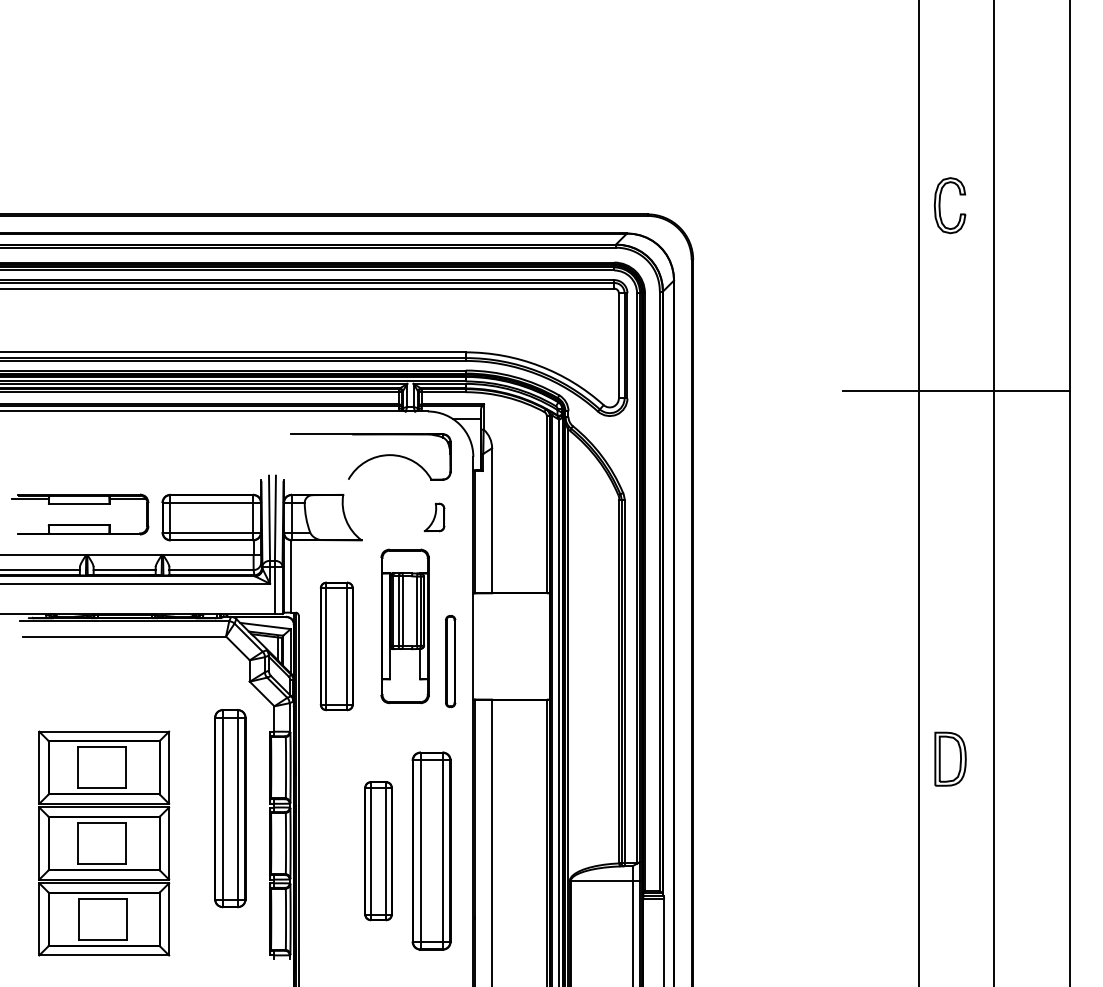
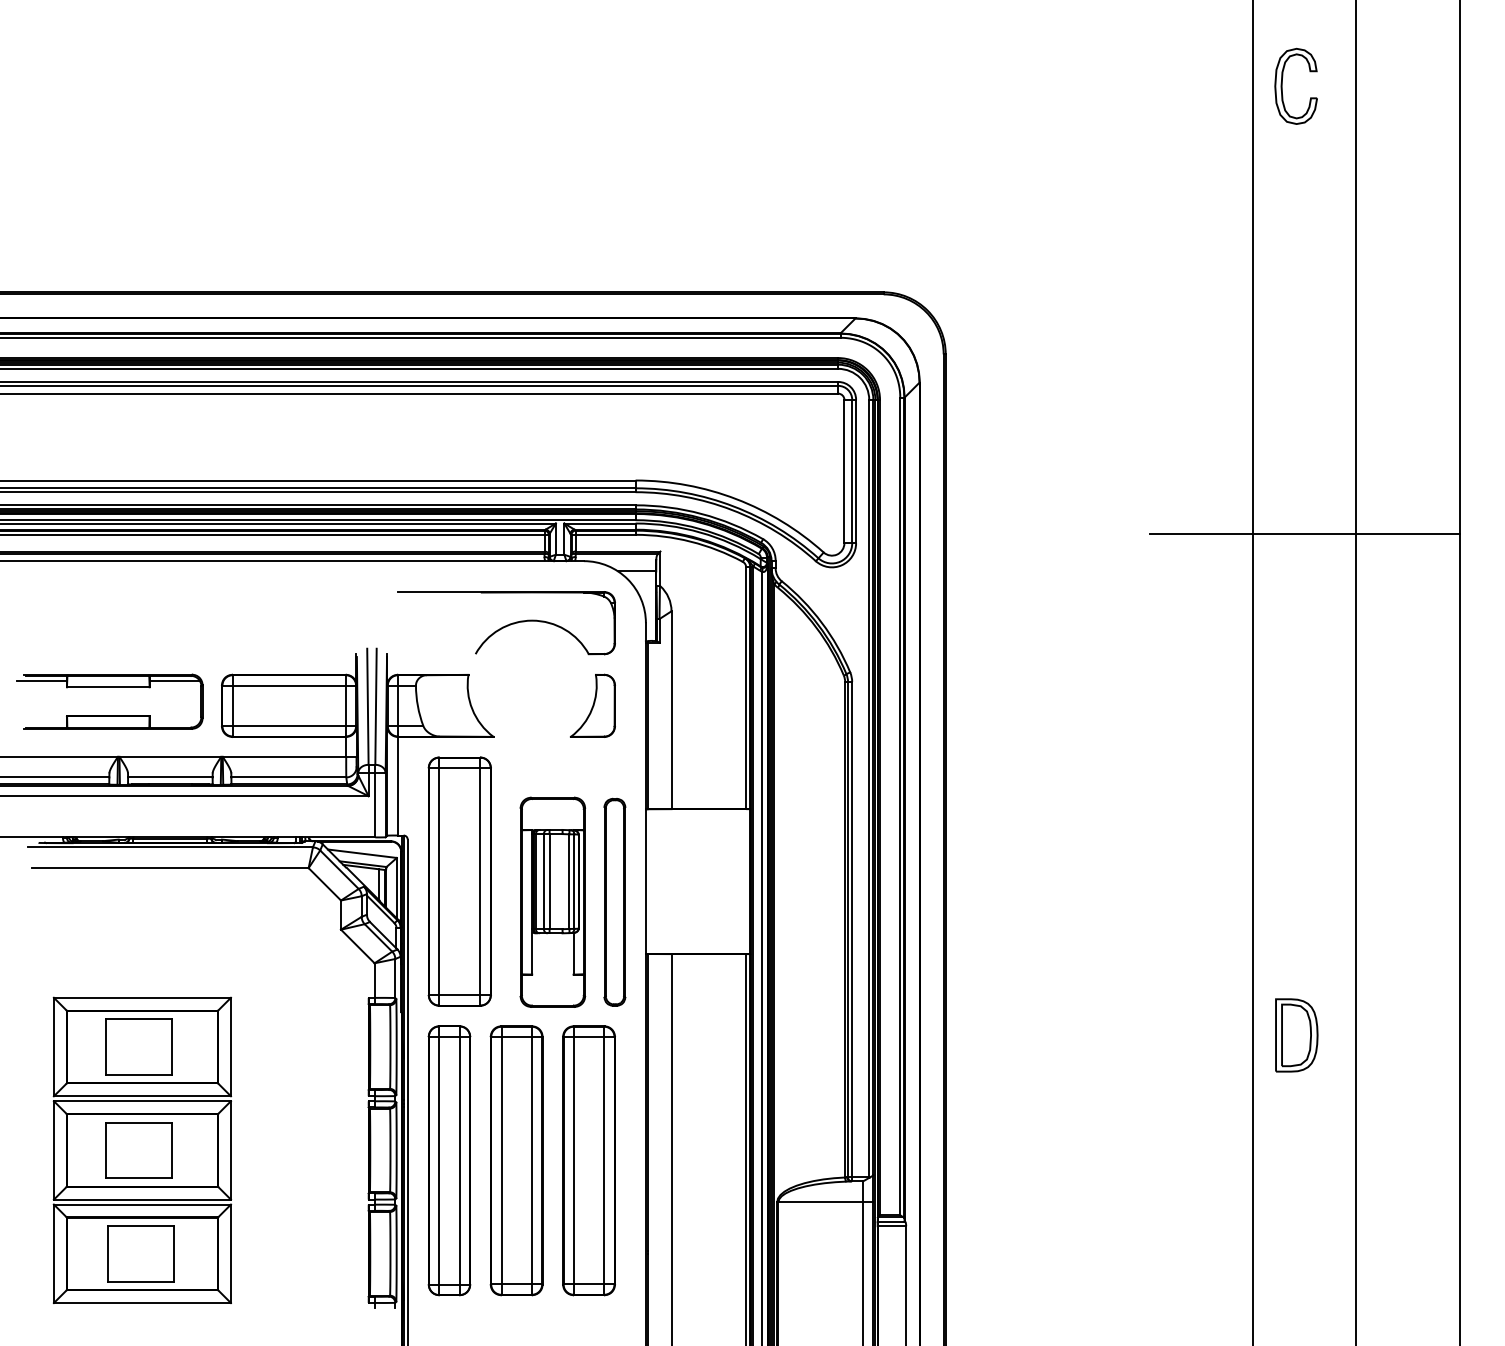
part: (940, 204) -> (1282, 85), moved
part: (434, 517) -> (592, 705), size x1.67
part: (404, 625) -> (552, 901), moved
part: (336, 646) -> (459, 881), size x1.43
part: (450, 661) -> (614, 901), size x1.67
part: (230, 808) -> (449, 1160), moved
part: (378, 850) -> (516, 1160), size x1.43

